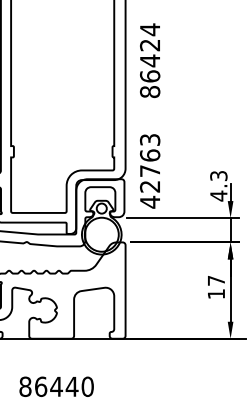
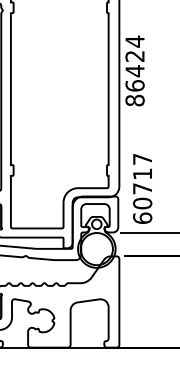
text: (150, 60) -> (135, 70), moved
text: (149, 171) -> (142, 189), 42763 -> 60717

